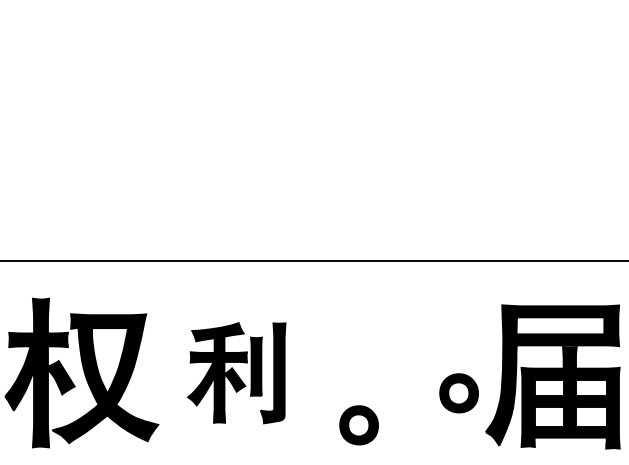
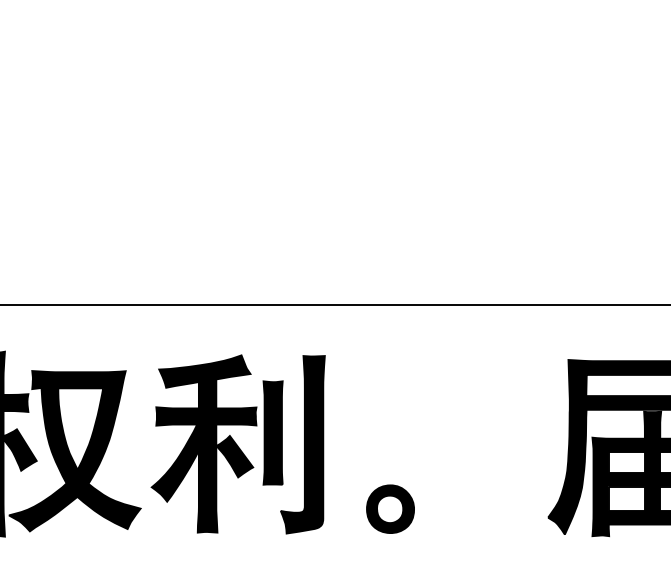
part: (236, 372) -> (238, 443), size x1.43
part: (458, 393) -> (514, 469), removed

